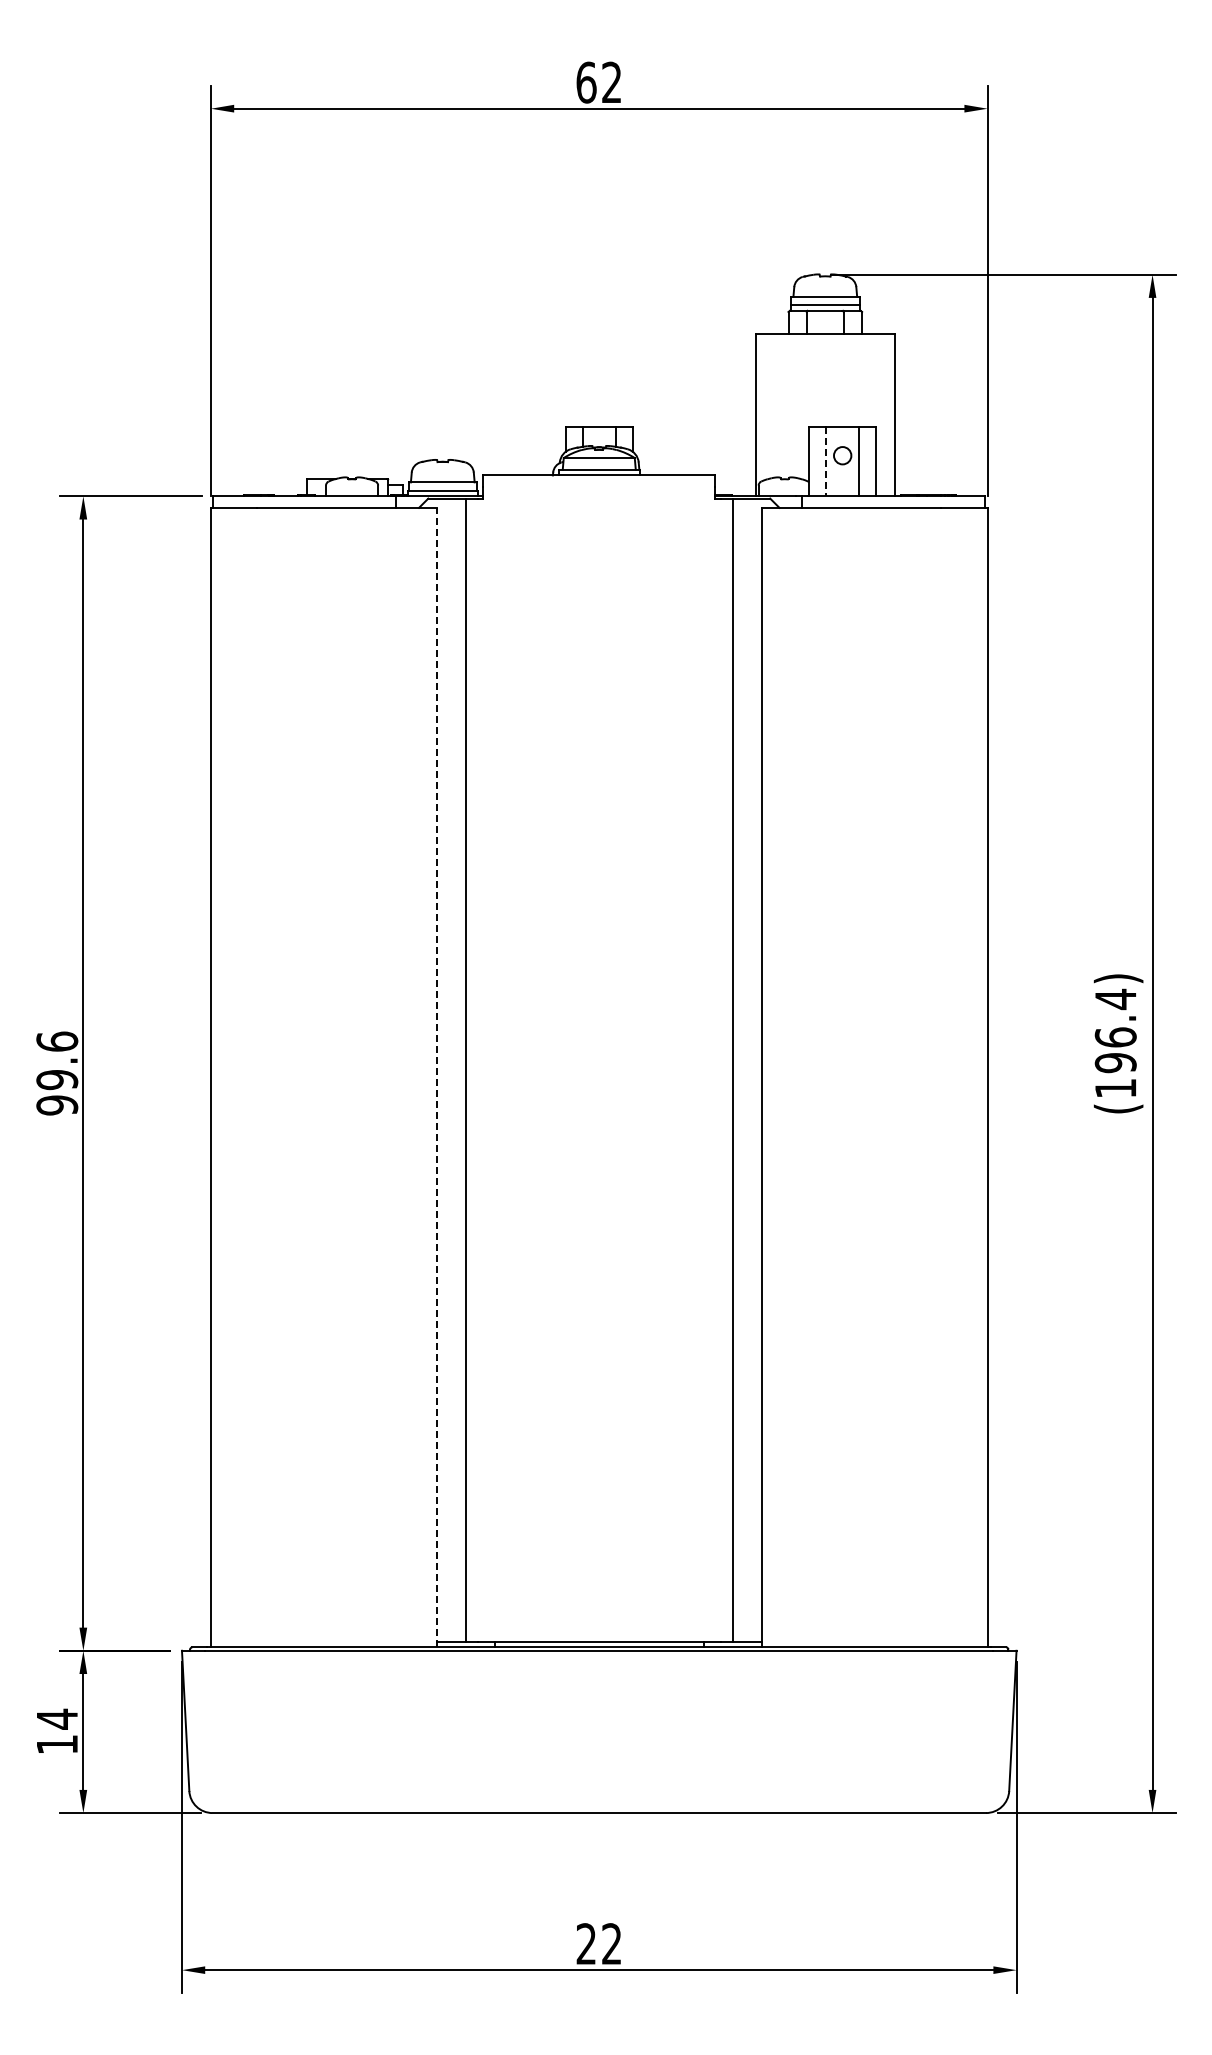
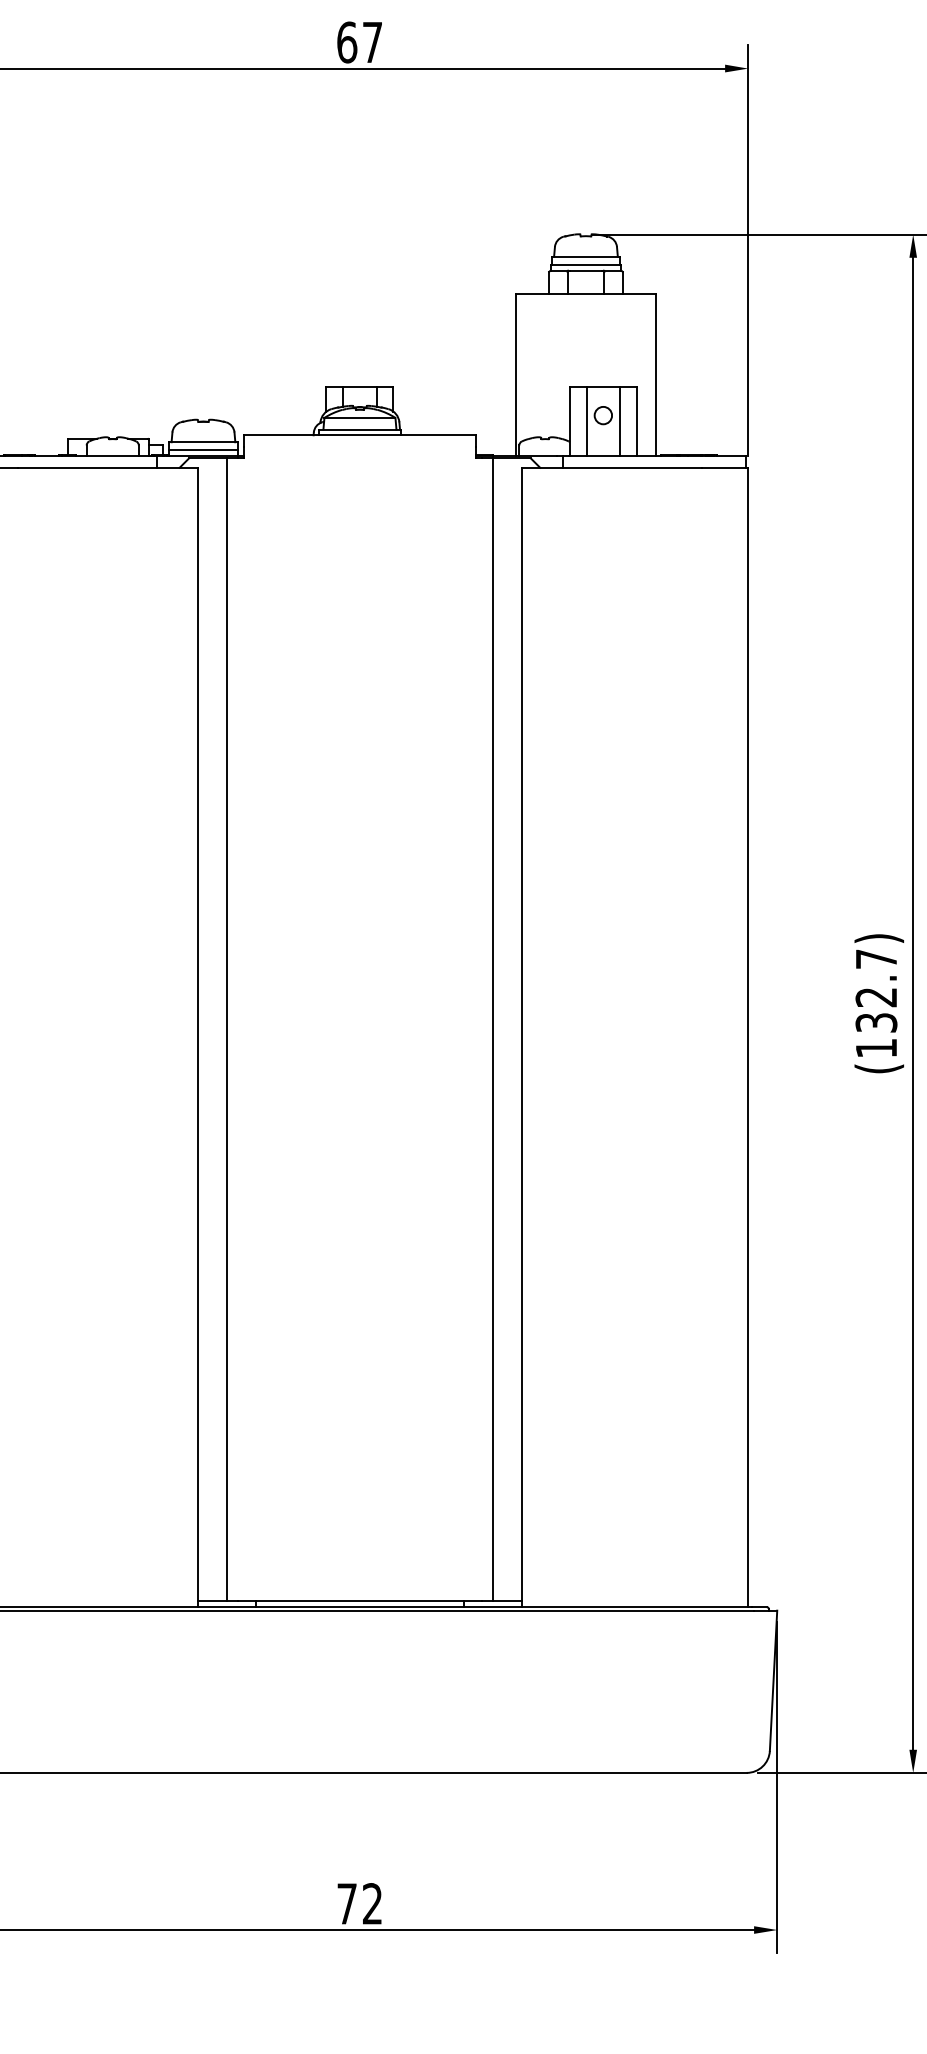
text: (611, 81) -> (372, 41), 62 -> 67
line: (825, 461) -> (586, 421), dashed -> solid
text: (1115, 1030) -> (876, 990), (196.4) -> (132.7)
line: (437, 1077) -> (198, 1037), dashed -> solid
text: (585, 1943) -> (346, 1903), 22 -> 72

